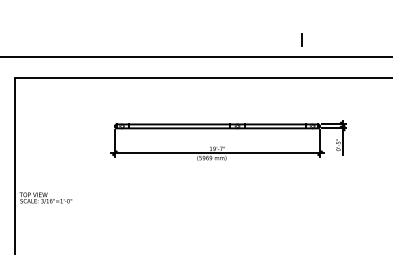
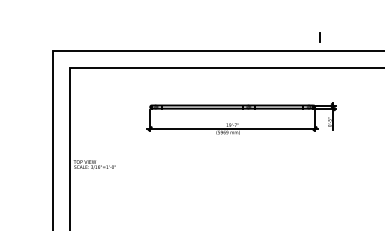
line: (300, 39) -> (319, 37), moved

